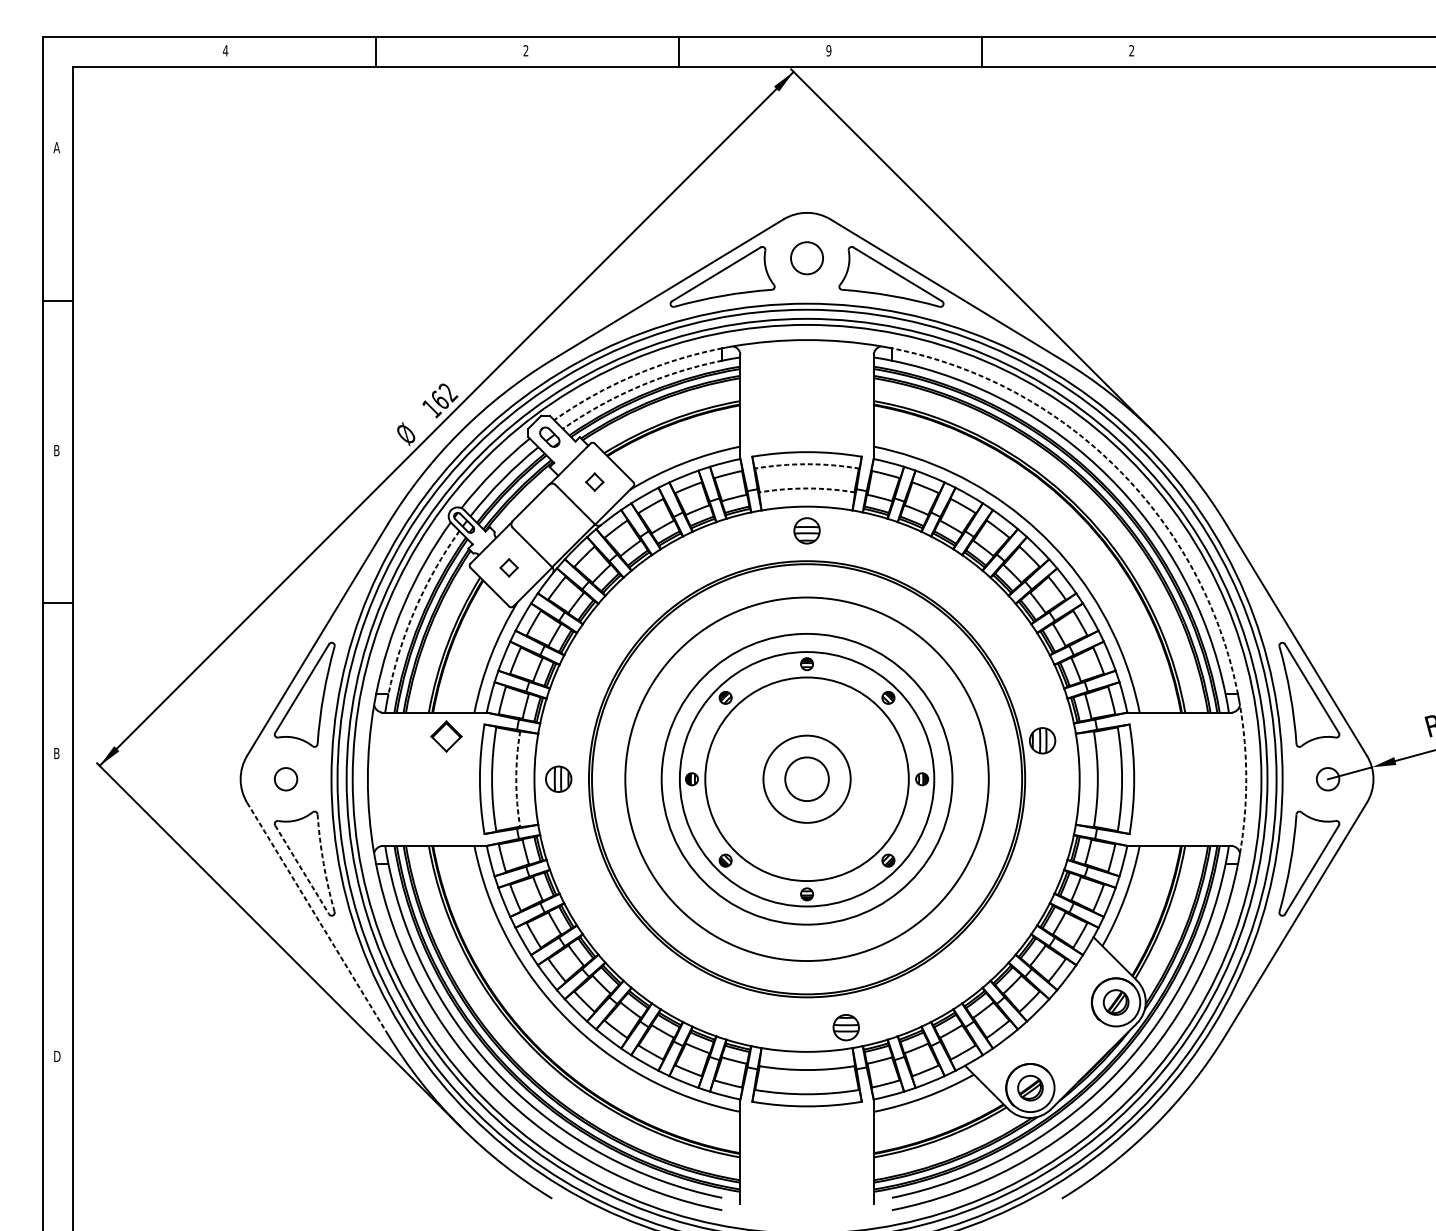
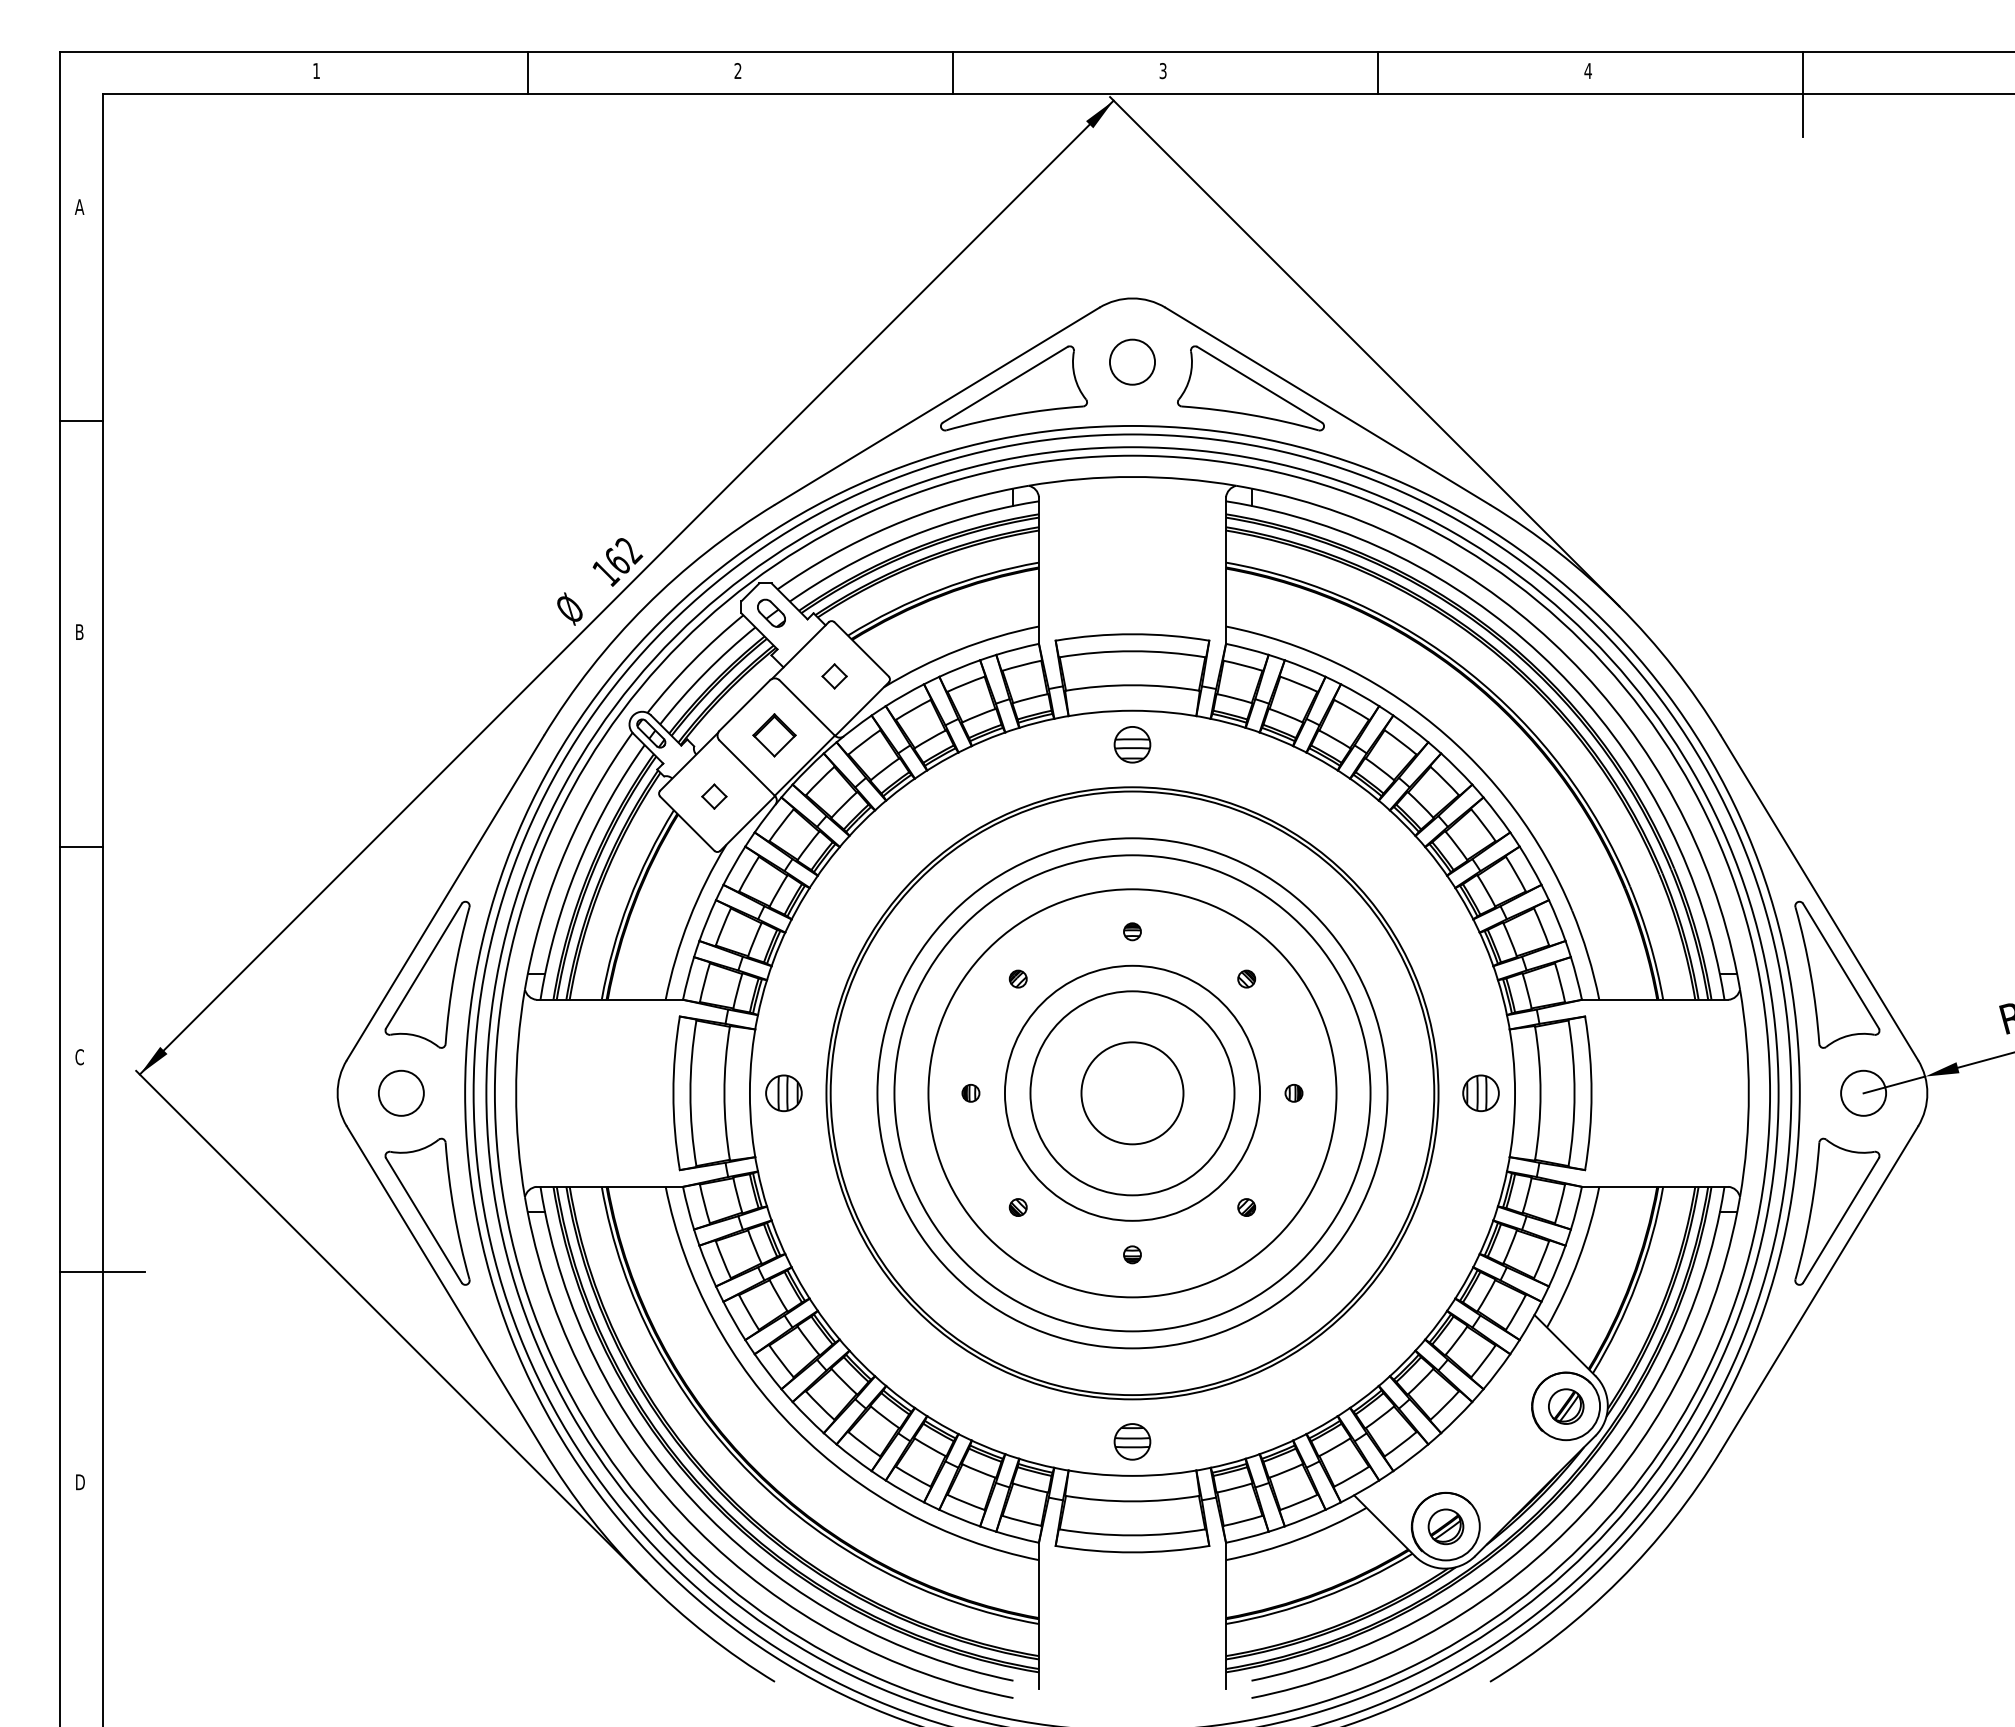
text: (225, 50) -> (316, 70), 4 -> 1
text: (828, 50) -> (1162, 70), 9 -> 3
text: (1131, 50) -> (1587, 70), 2 -> 4
line: (1285, 66) -> (1803, 93), added
arc: (634, 375) -> (890, 526), dashed -> solid
arc: (638, 386) -> (896, 542), dashed -> solid
arc: (807, 464) -> (1132, 651), dashed -> solid
arc: (1117, 468) -> (1568, 657), dashed -> solid
arc: (807, 488) -> (1132, 685), dashed -> solid
arc: (415, 609) -> (582, 854), dashed -> solid
part: (446, 736) -> (774, 735), moved
part: (1042, 740) -> (1480, 1093), moved
text: (56, 753) -> (79, 1057), B -> C
circle: (285, 778) -> (400, 1092), size x1.43
circle: (807, 778) -> (1132, 1092), size x0.71
circle: (1327, 778) -> (1863, 1092), size x1.43
arc: (516, 779) -> (724, 1093), dashed -> solid
circle: (807, 779) -> (1132, 1093), size x1.67
circle: (807, 779) -> (1132, 1093), size x1.67
circle: (807, 779) -> (1132, 1093), size x1.67
arc: (1246, 779) -> (1748, 1093), dashed -> solid
arc: (323, 863) -> (454, 1211), dashed -> solid
line: (301, 869) -> (423, 1220), dashed -> solid
line: (73, 906) -> (102, 1271), added
line: (317, 918) -> (445, 1288), dashed -> solid
part: (846, 1027) -> (1132, 1441), moved

